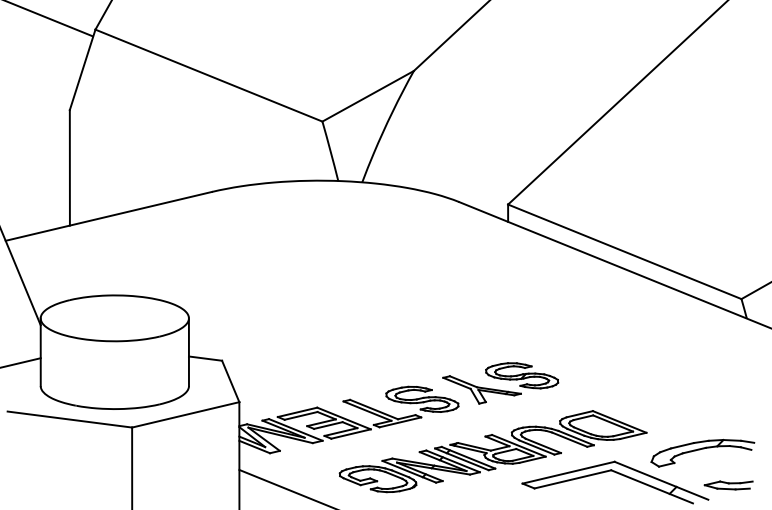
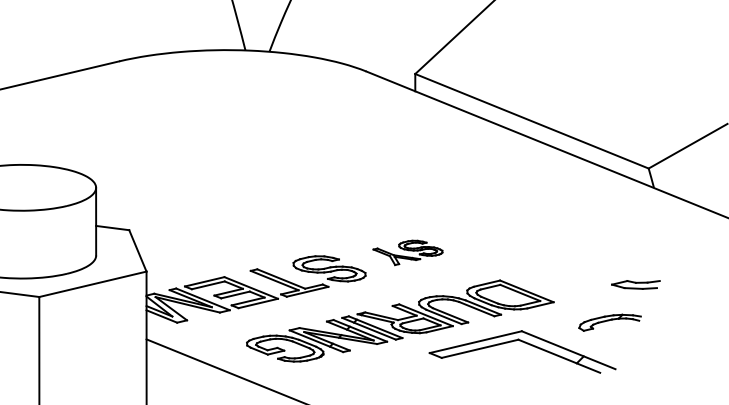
part: (500, 383) -> (407, 252), size x0.6
part: (702, 453) -> (609, 322), size x0.6
part: (728, 485) -> (635, 284), moved

